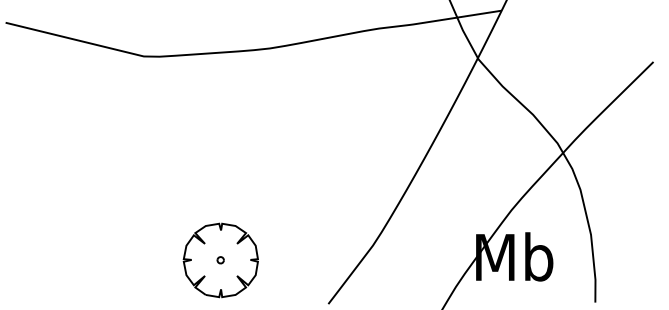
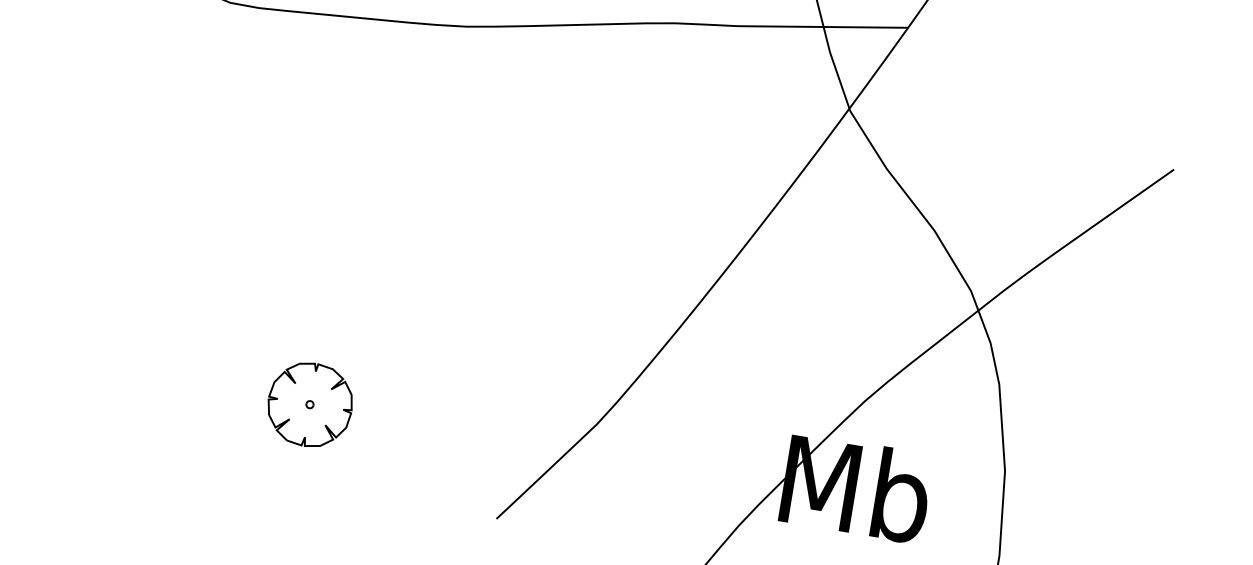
part: (220, 260) -> (309, 404), size x0.6

